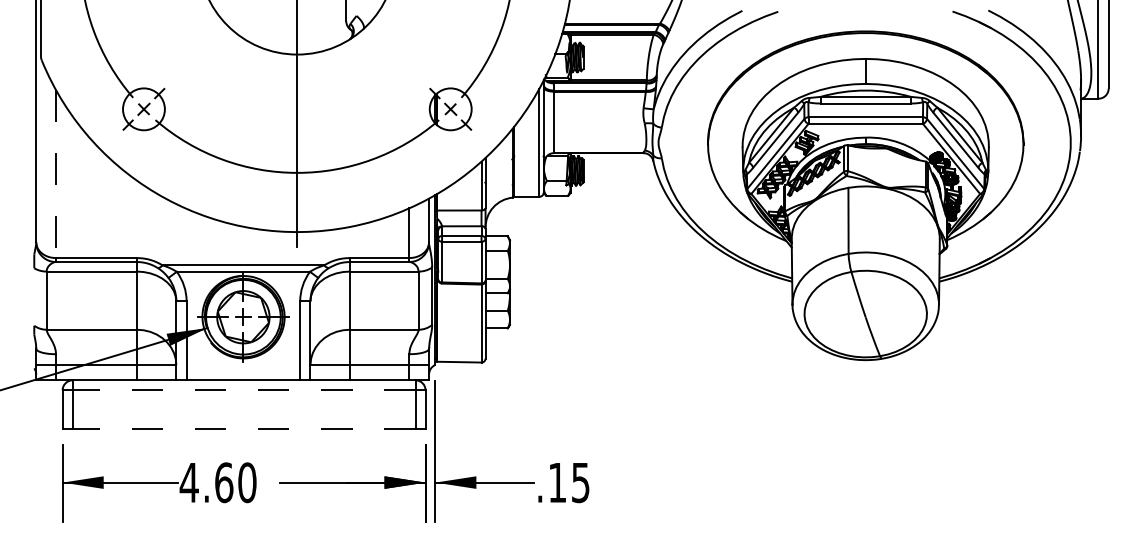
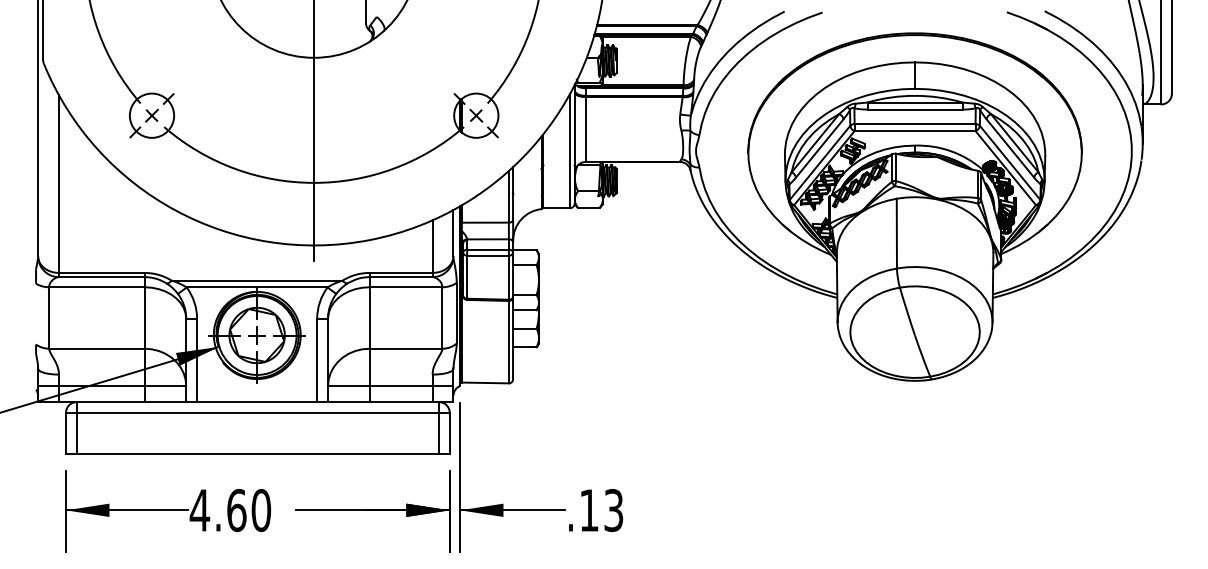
line: (55, 174) -> (58, 184), dashed -> solid
line: (244, 390) -> (258, 412), dashed -> solid
line: (244, 429) -> (258, 454), dashed -> solid
text: (580, 482) -> (613, 510), .15 -> .13

